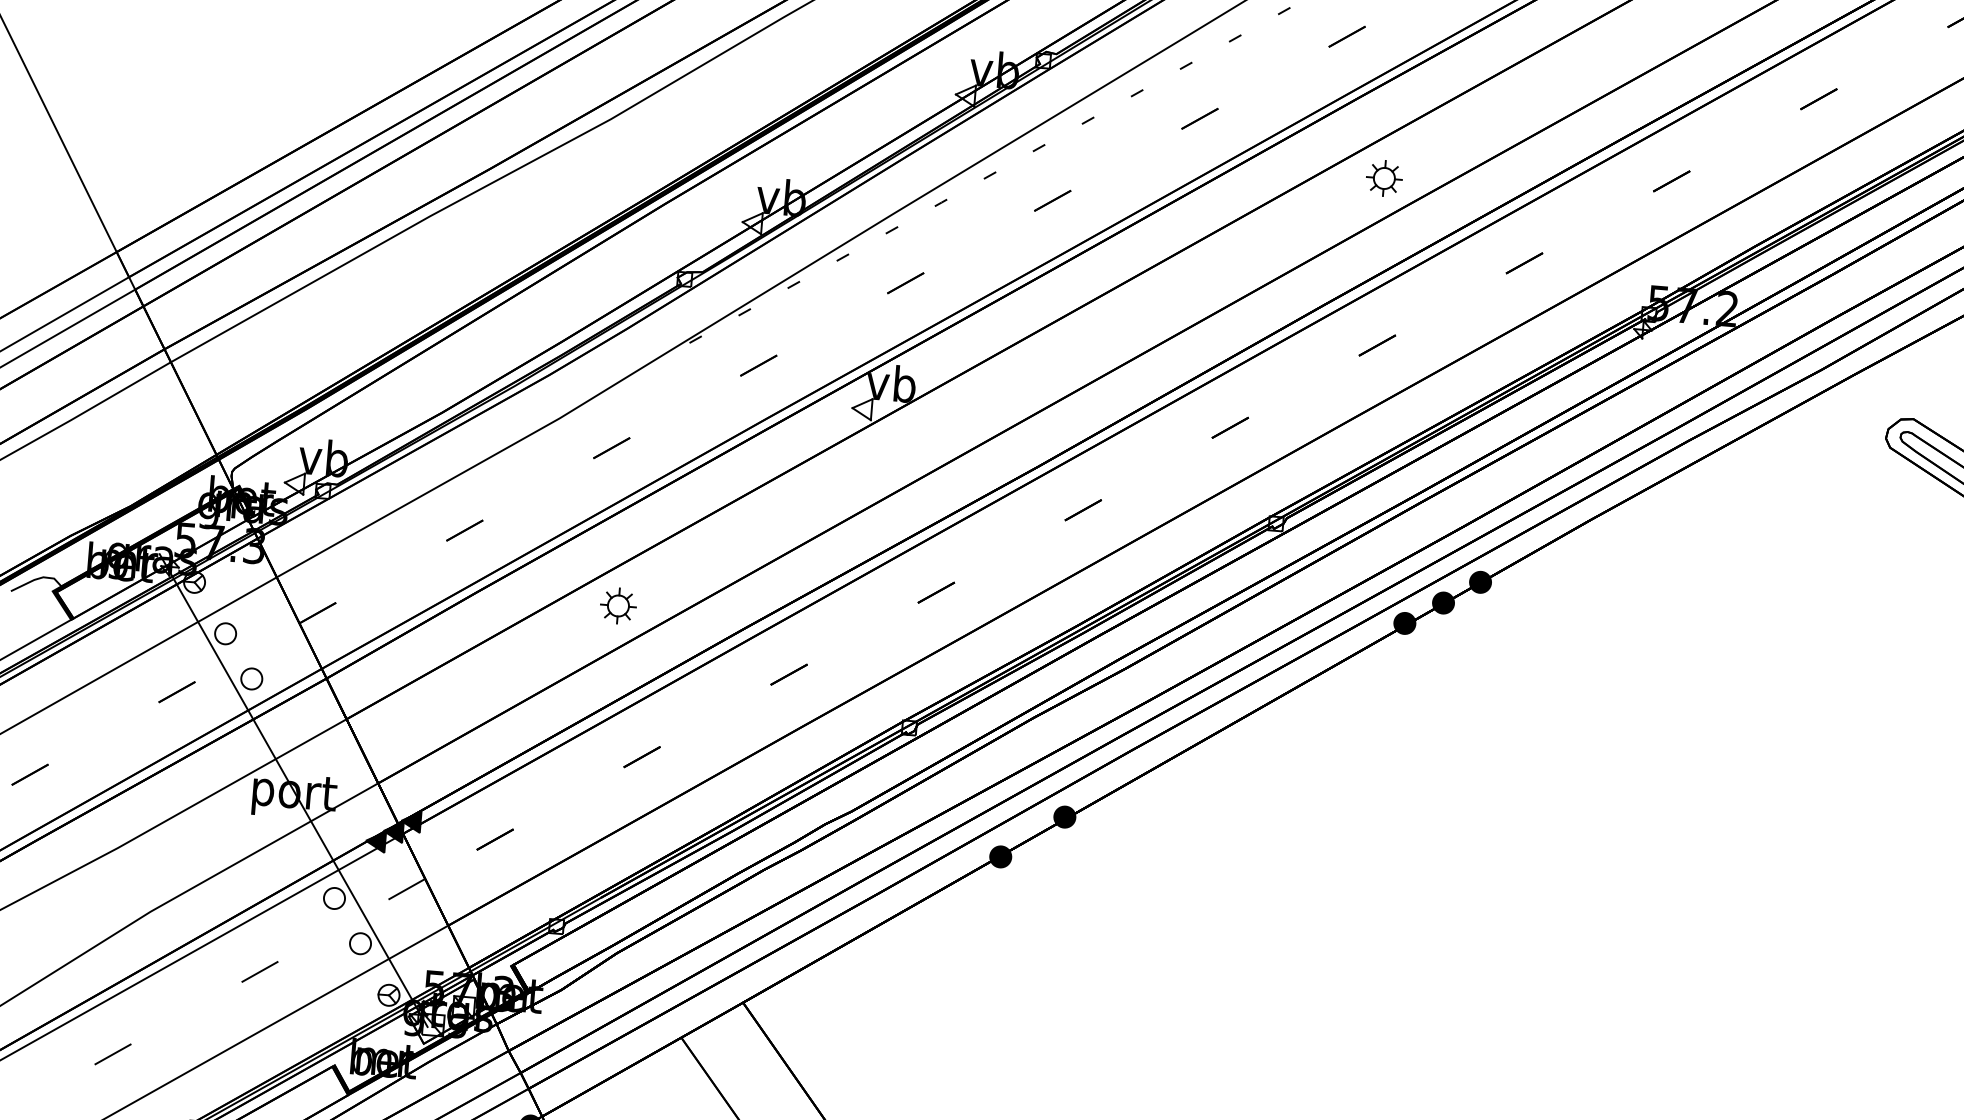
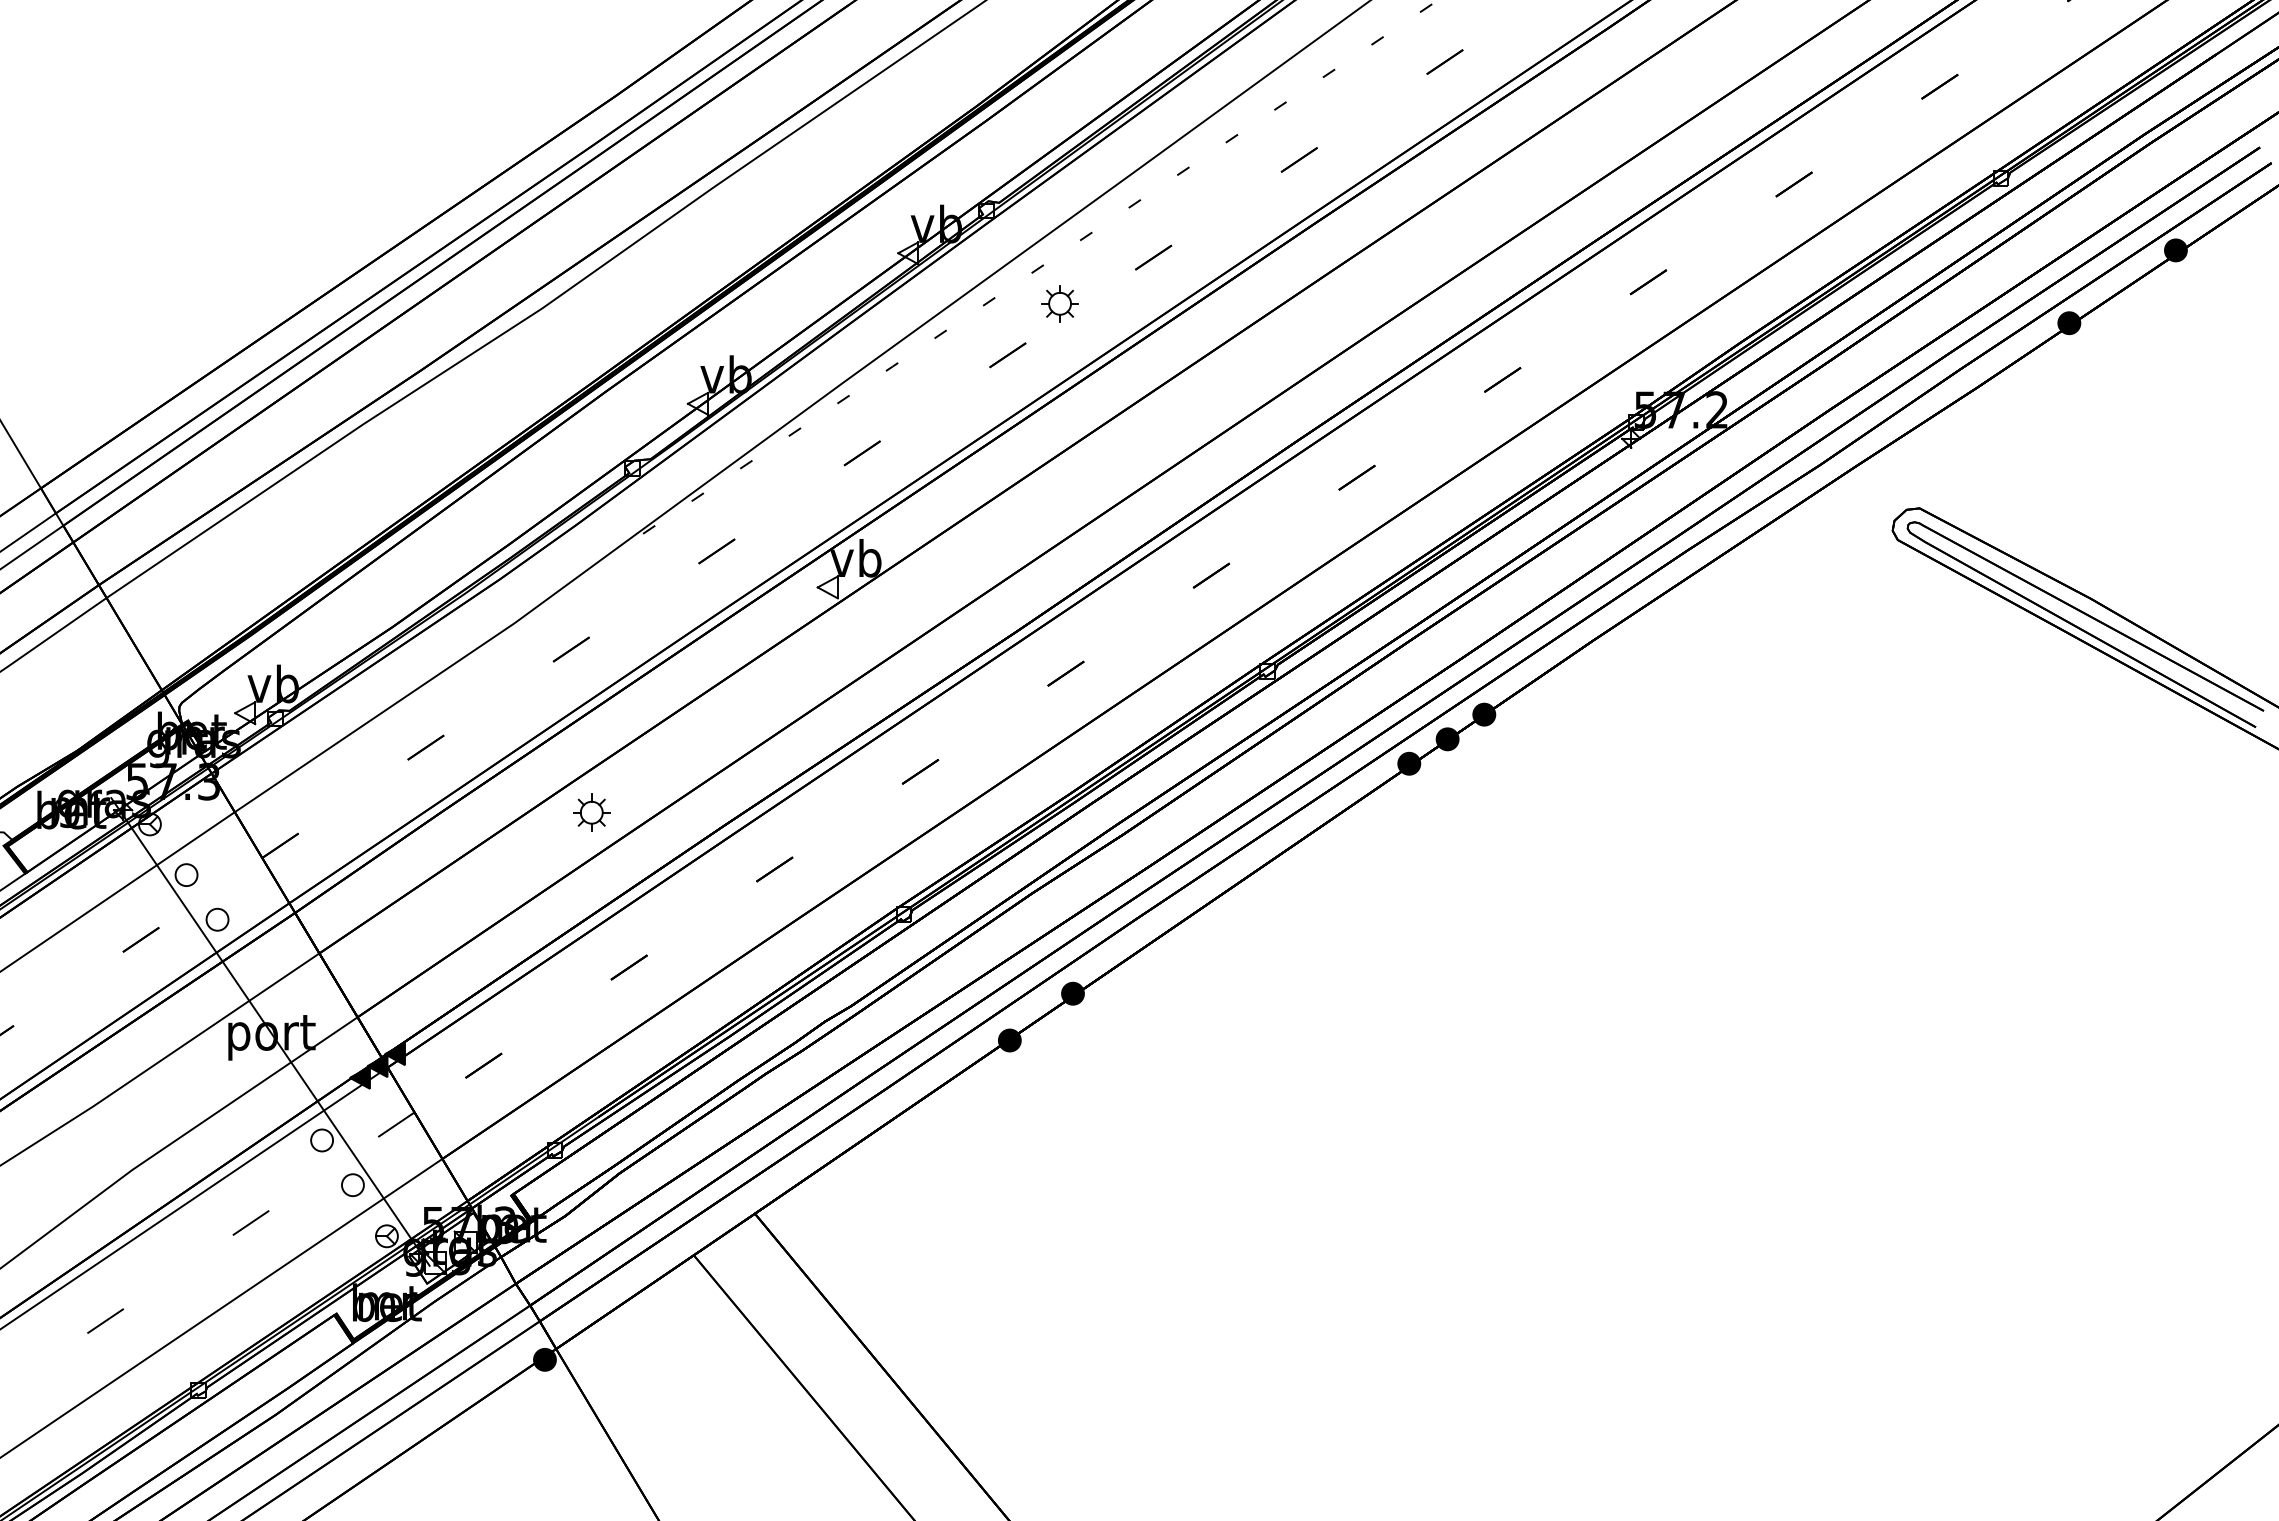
part: (1383, 178) -> (1059, 303), moved

